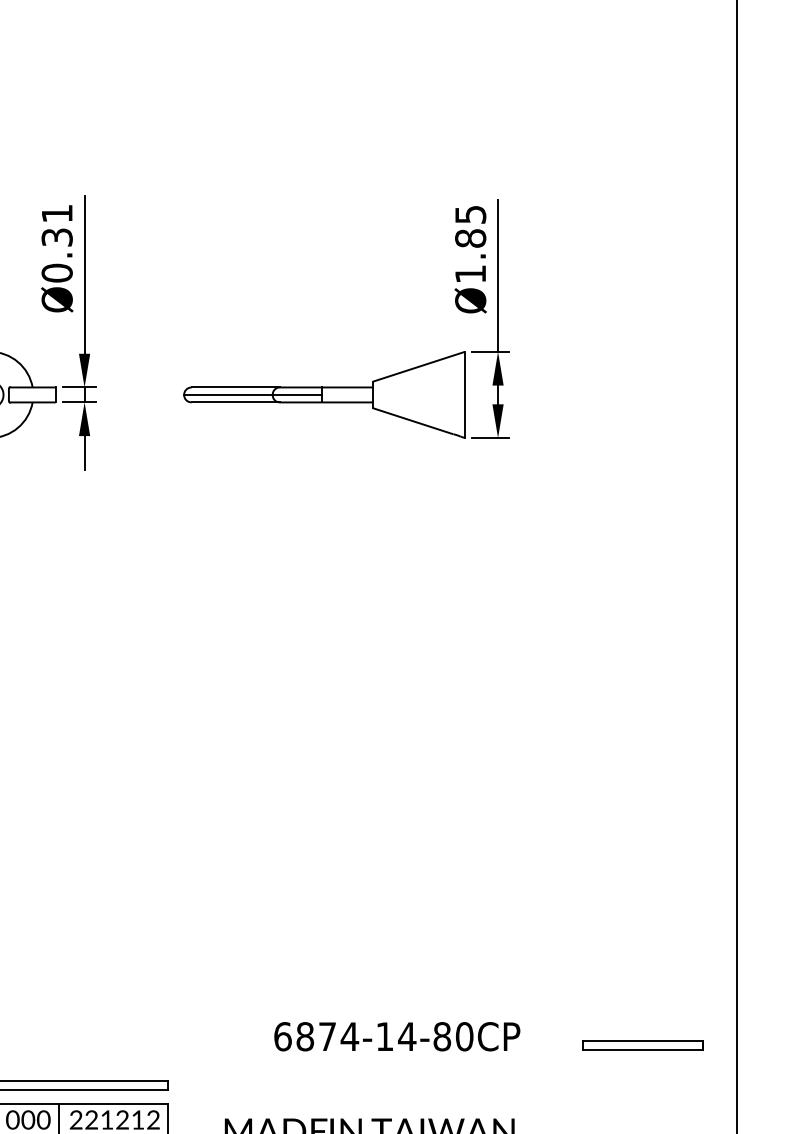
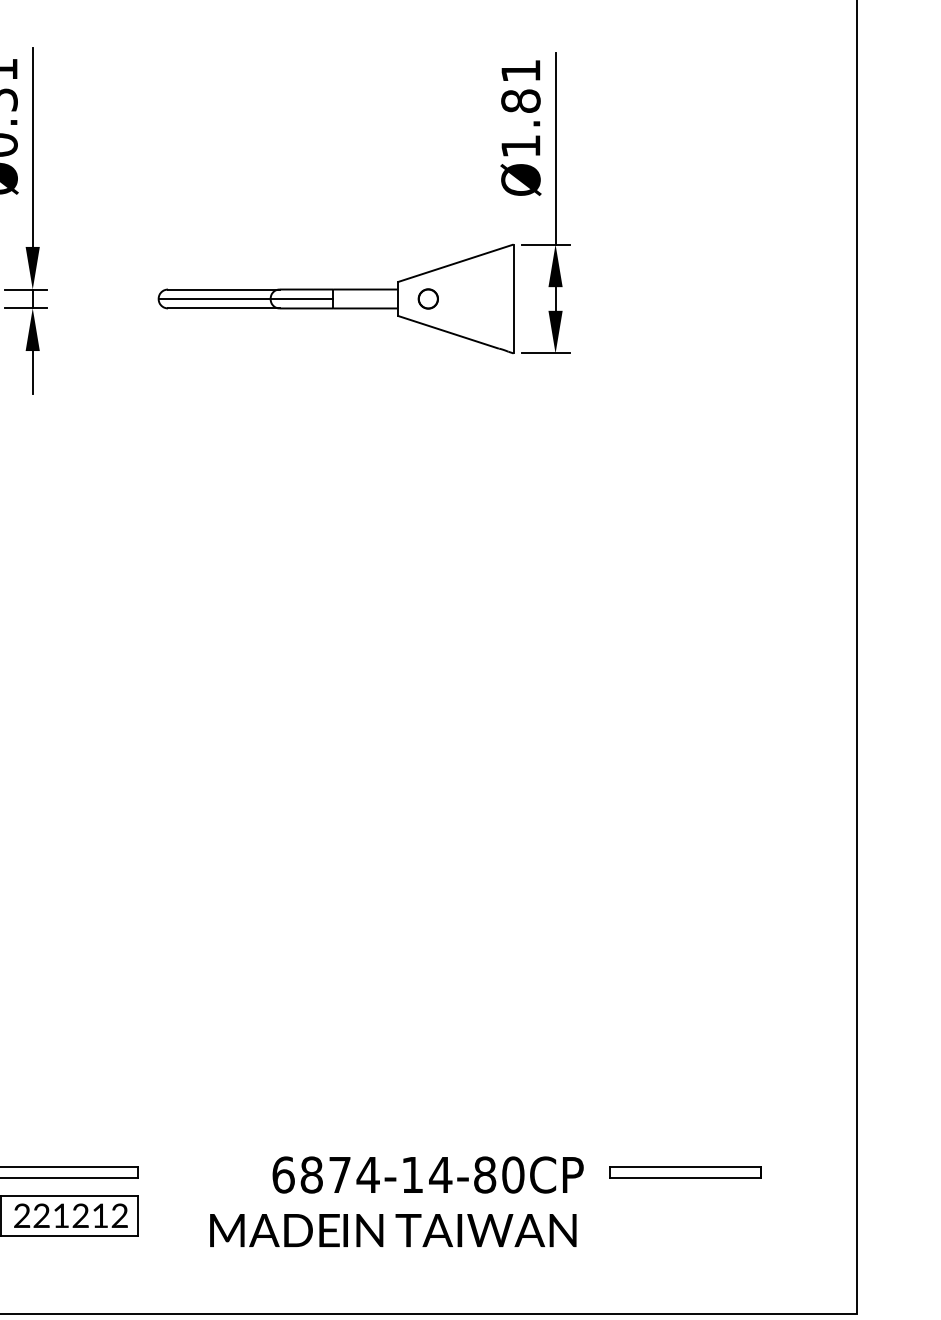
text: (470, 214) -> (520, 70), Ø1.85 -> Ø1.81
part: (396, 394) -> (427, 298), added
text: (397, 1036) -> (428, 1174), moved
part: (642, 1045) -> (685, 1172), moved

